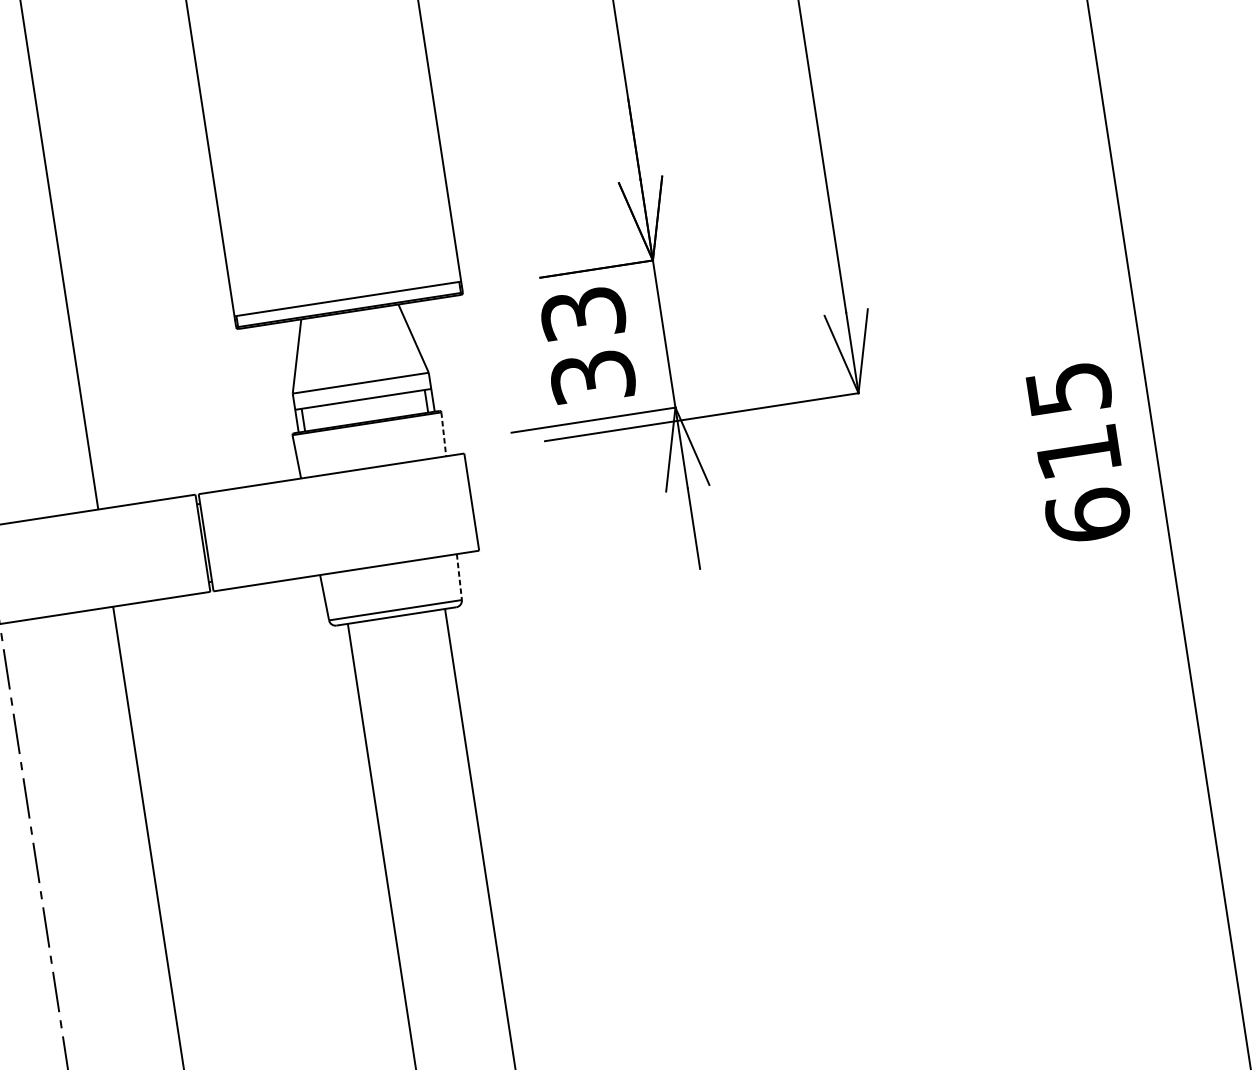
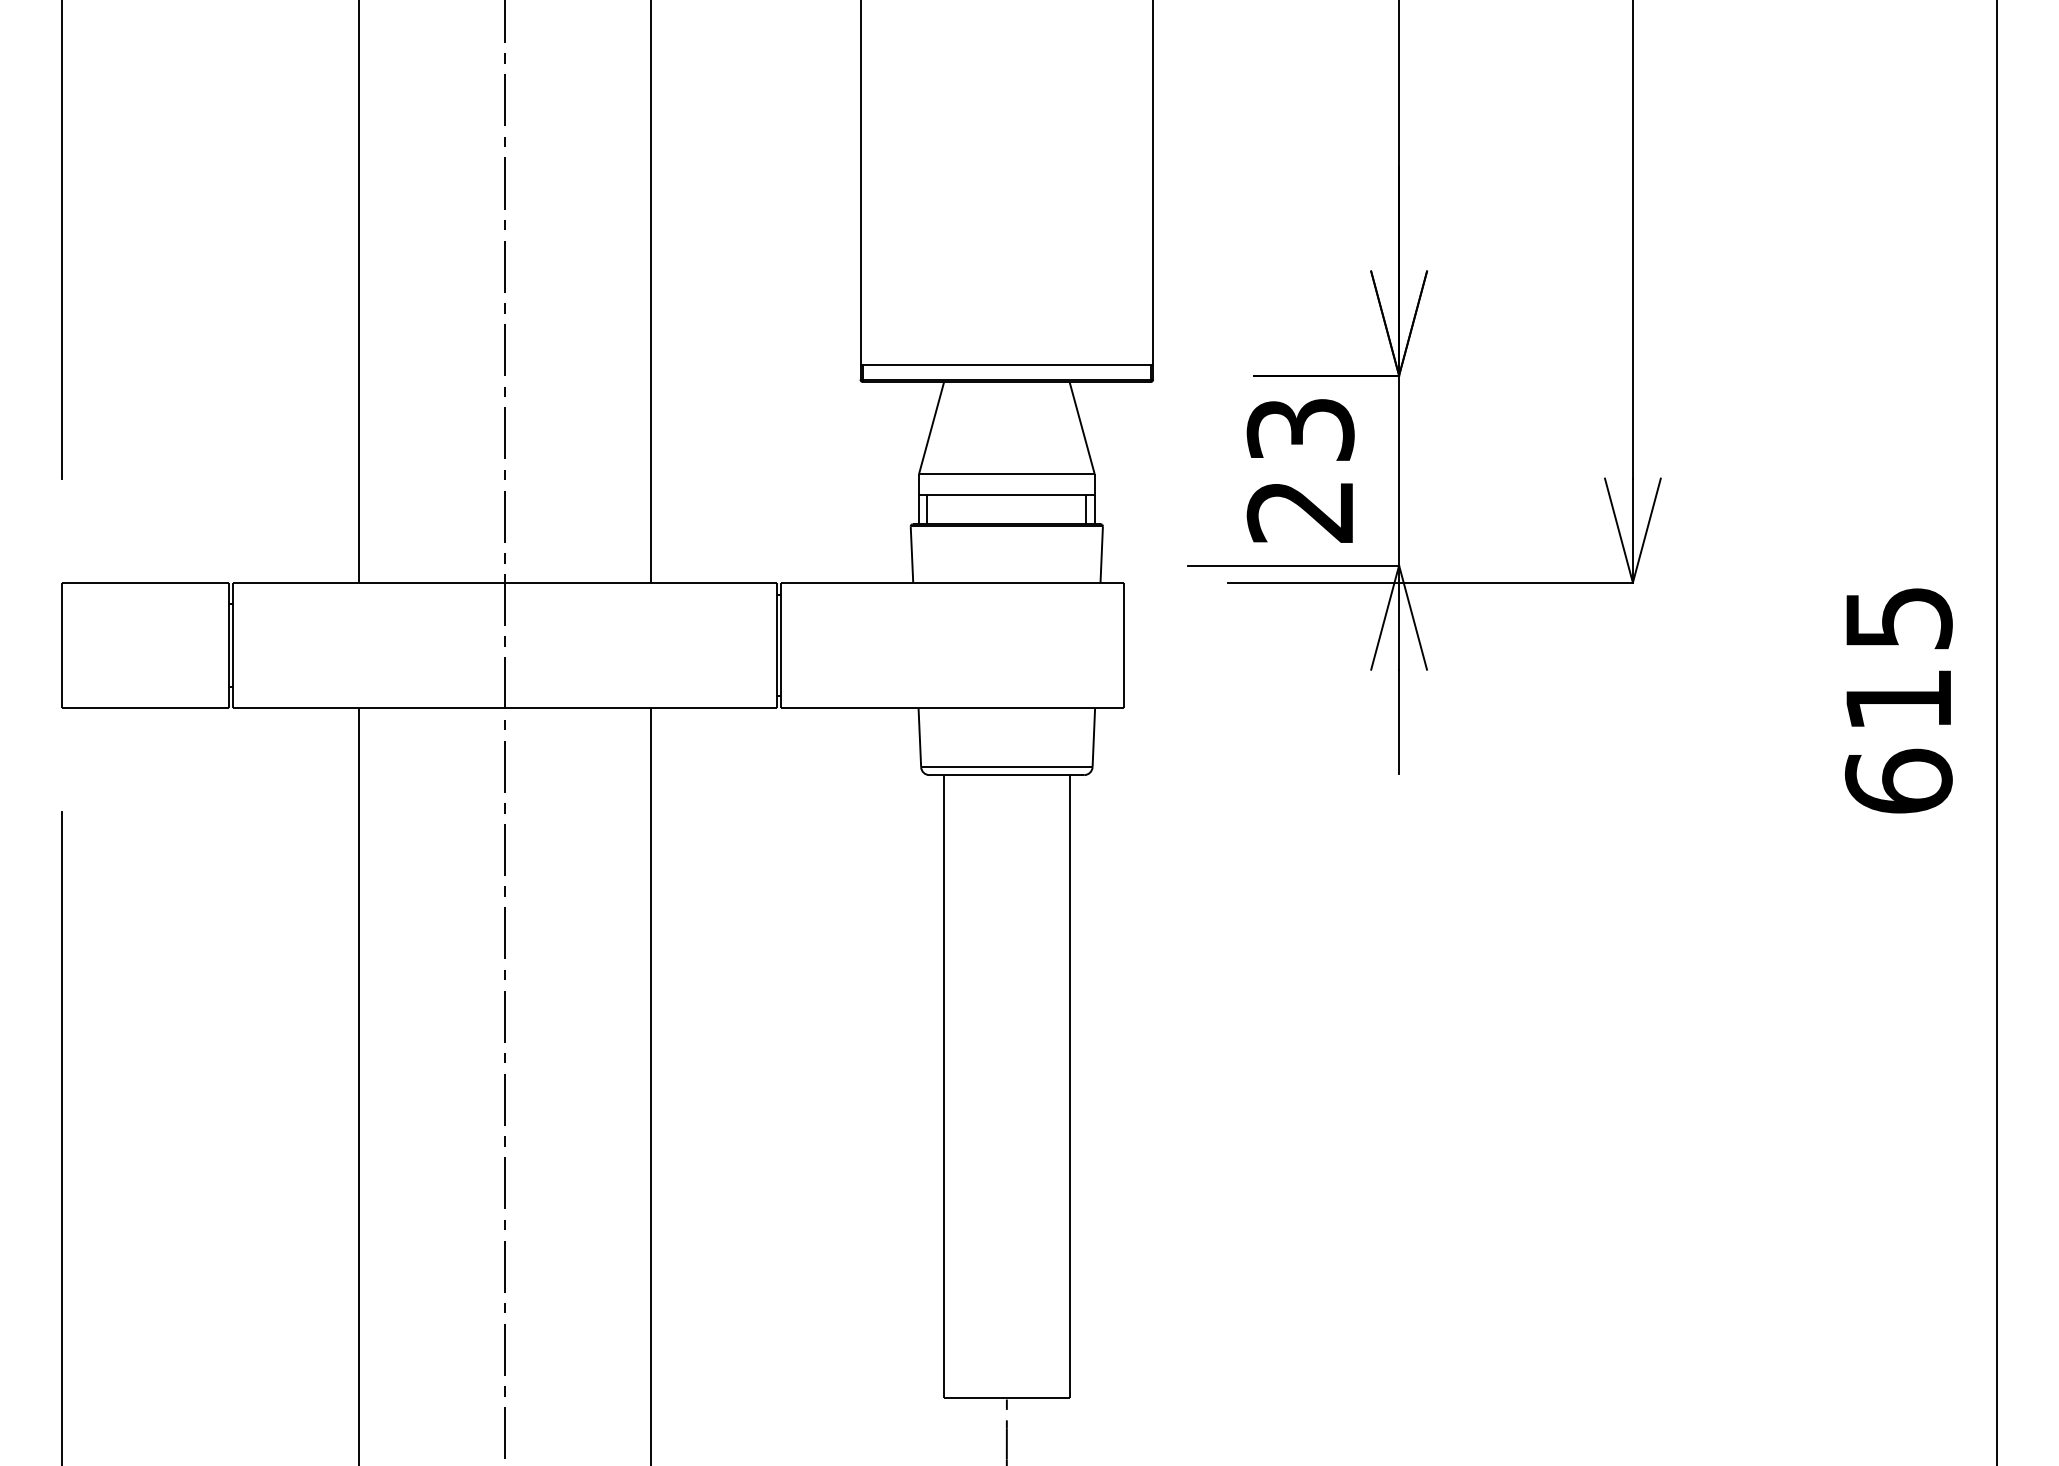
text: (592, 377) -> (1300, 511), 33 -> 23
line: (443, 435) -> (1101, 555), dashed -> solid
line: (459, 577) -> (1093, 738), dashed -> solid

